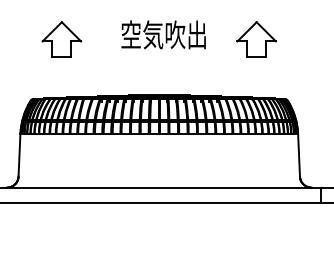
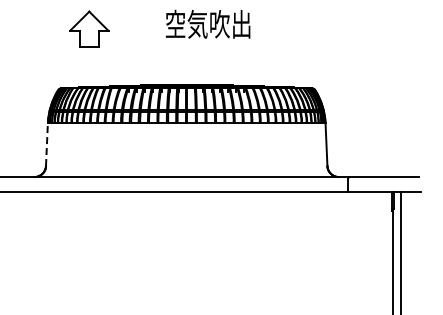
text: (164, 34) -> (208, 23), moved
part: (256, 39) -> (283, 28), removed
line: (19, 155) -> (46, 144), solid -> dashed

